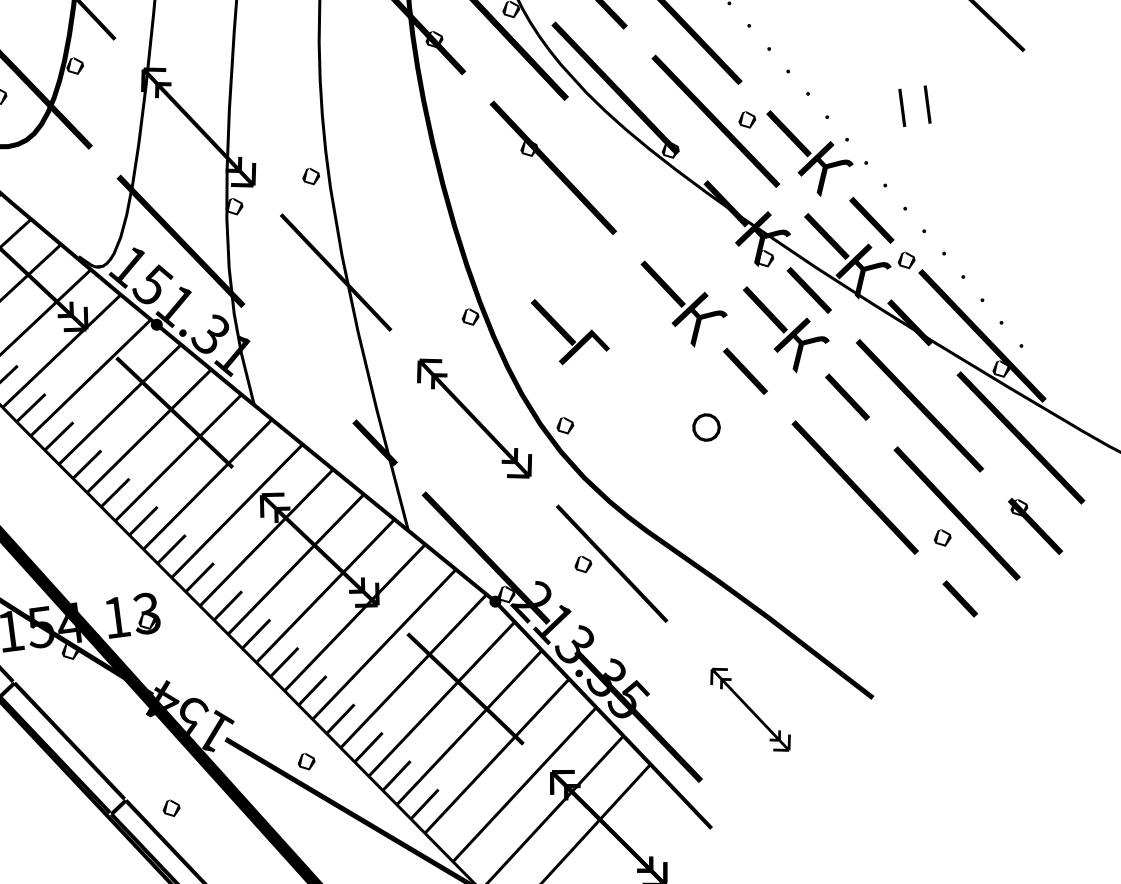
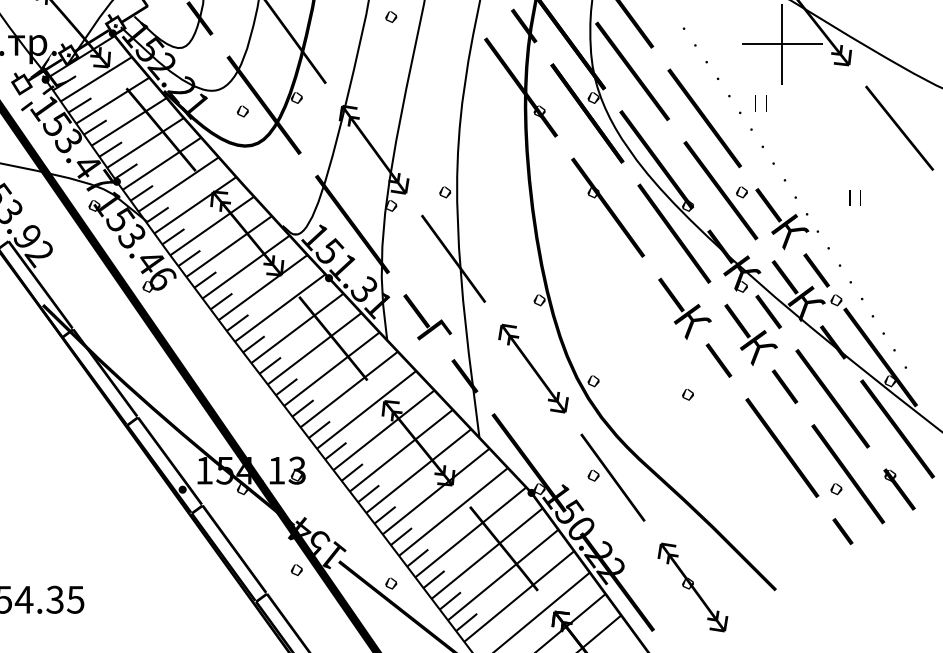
part: (913, 105) -> (854, 197), size x0.62
part: (655, 193) -> (674, 233), added
text: (570, 329) -> (427, 317), moved
part: (705, 427) -> (687, 394), size x0.62
text: (579, 651) -> (583, 533), 213.35 -> 150.22
part: (749, 709) -> (692, 587), size x1.43
part: (170, 807) -> (296, 569), moved

